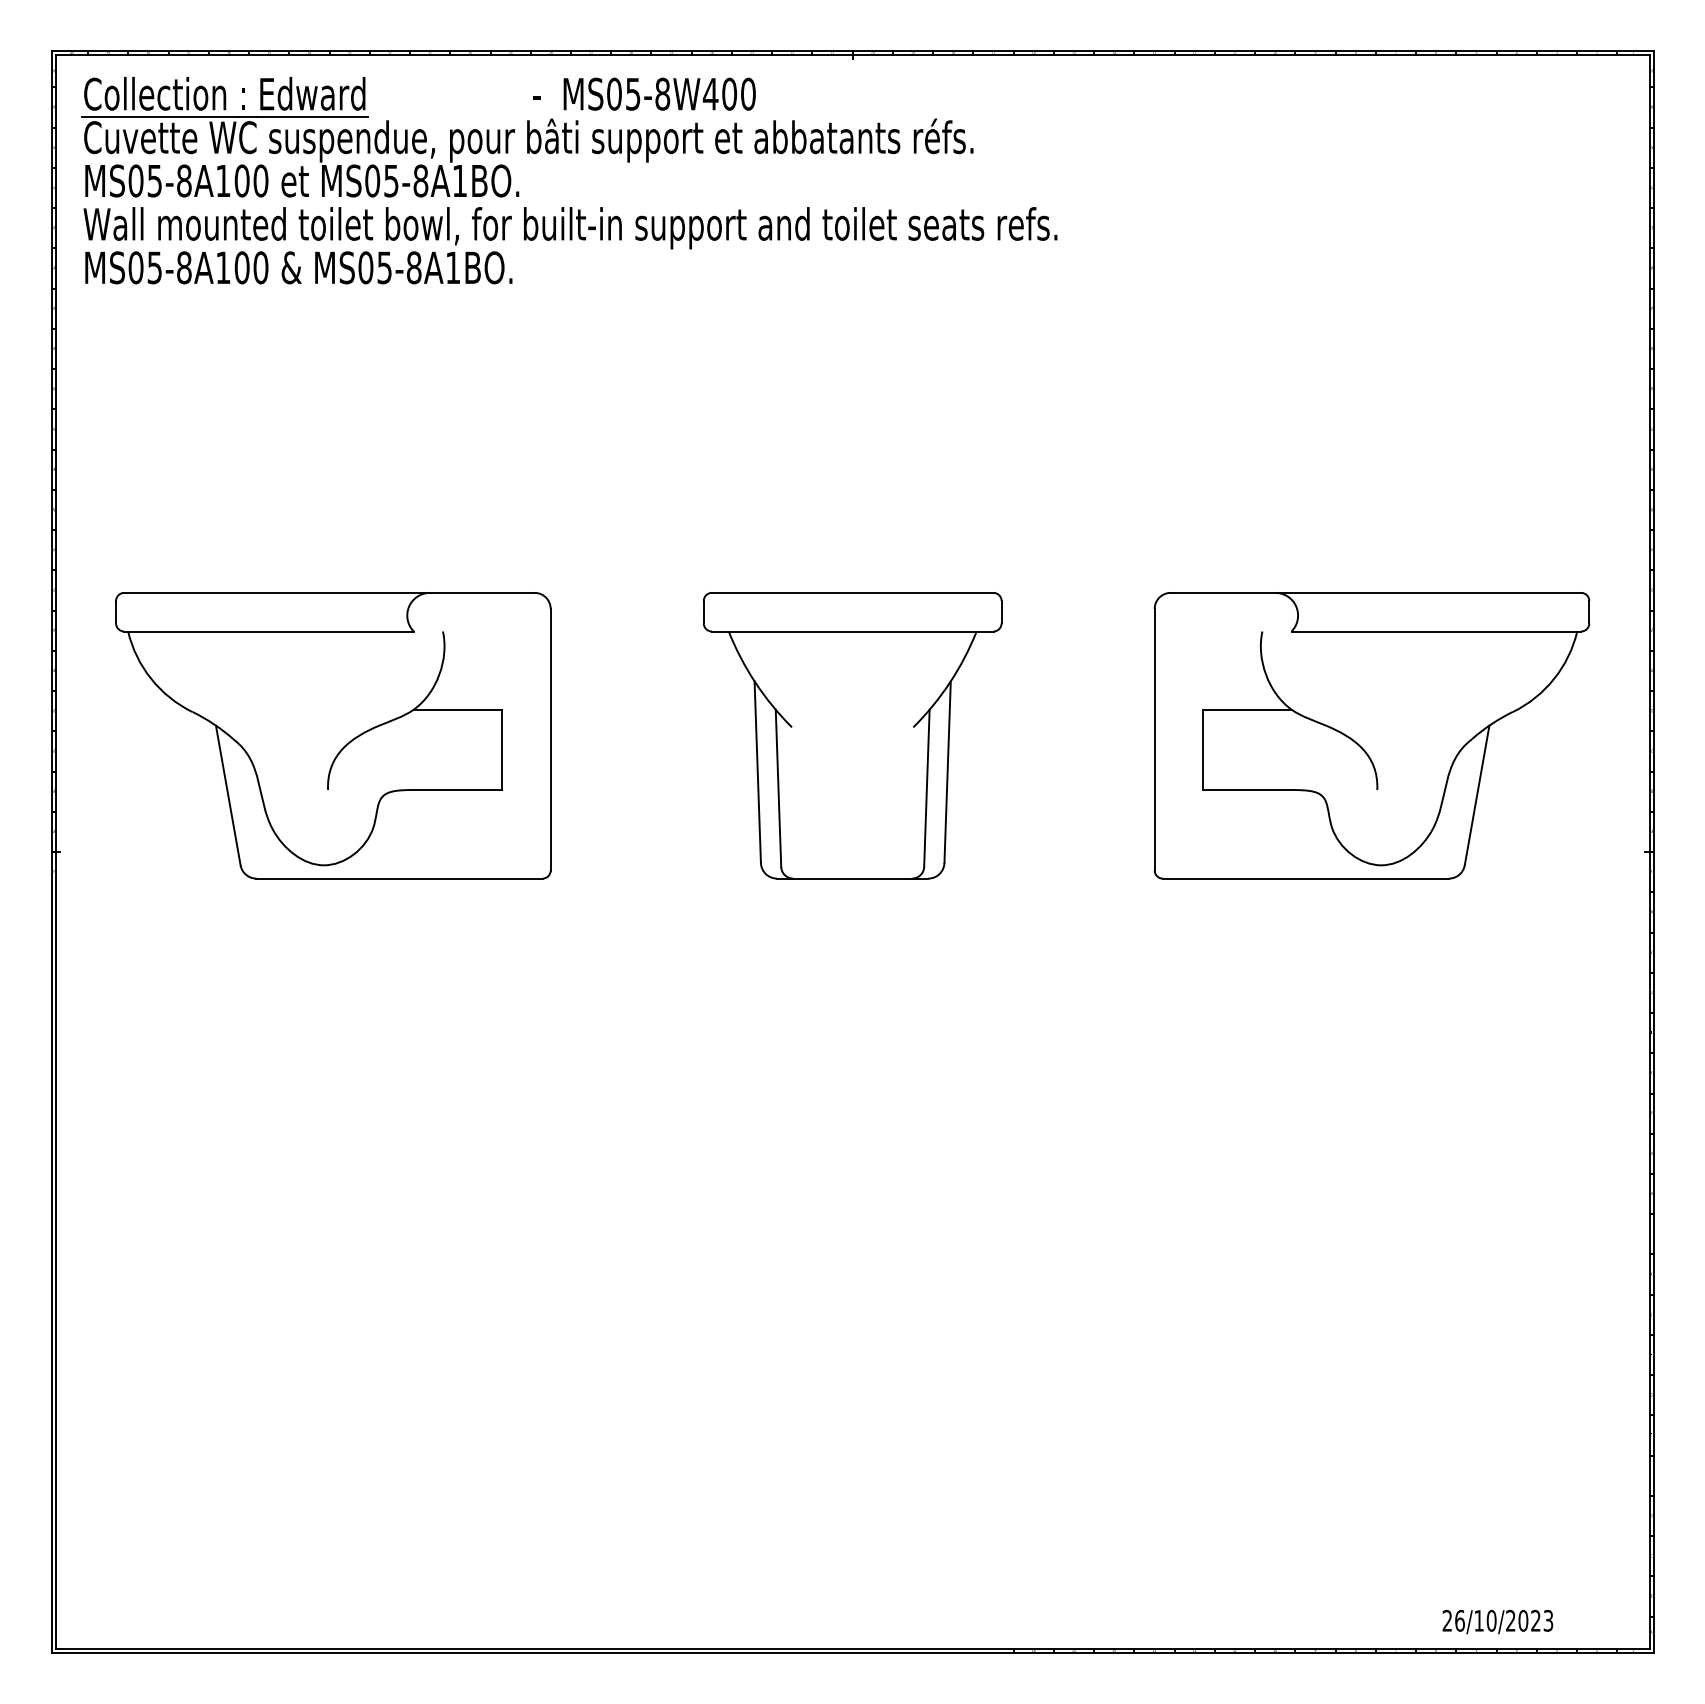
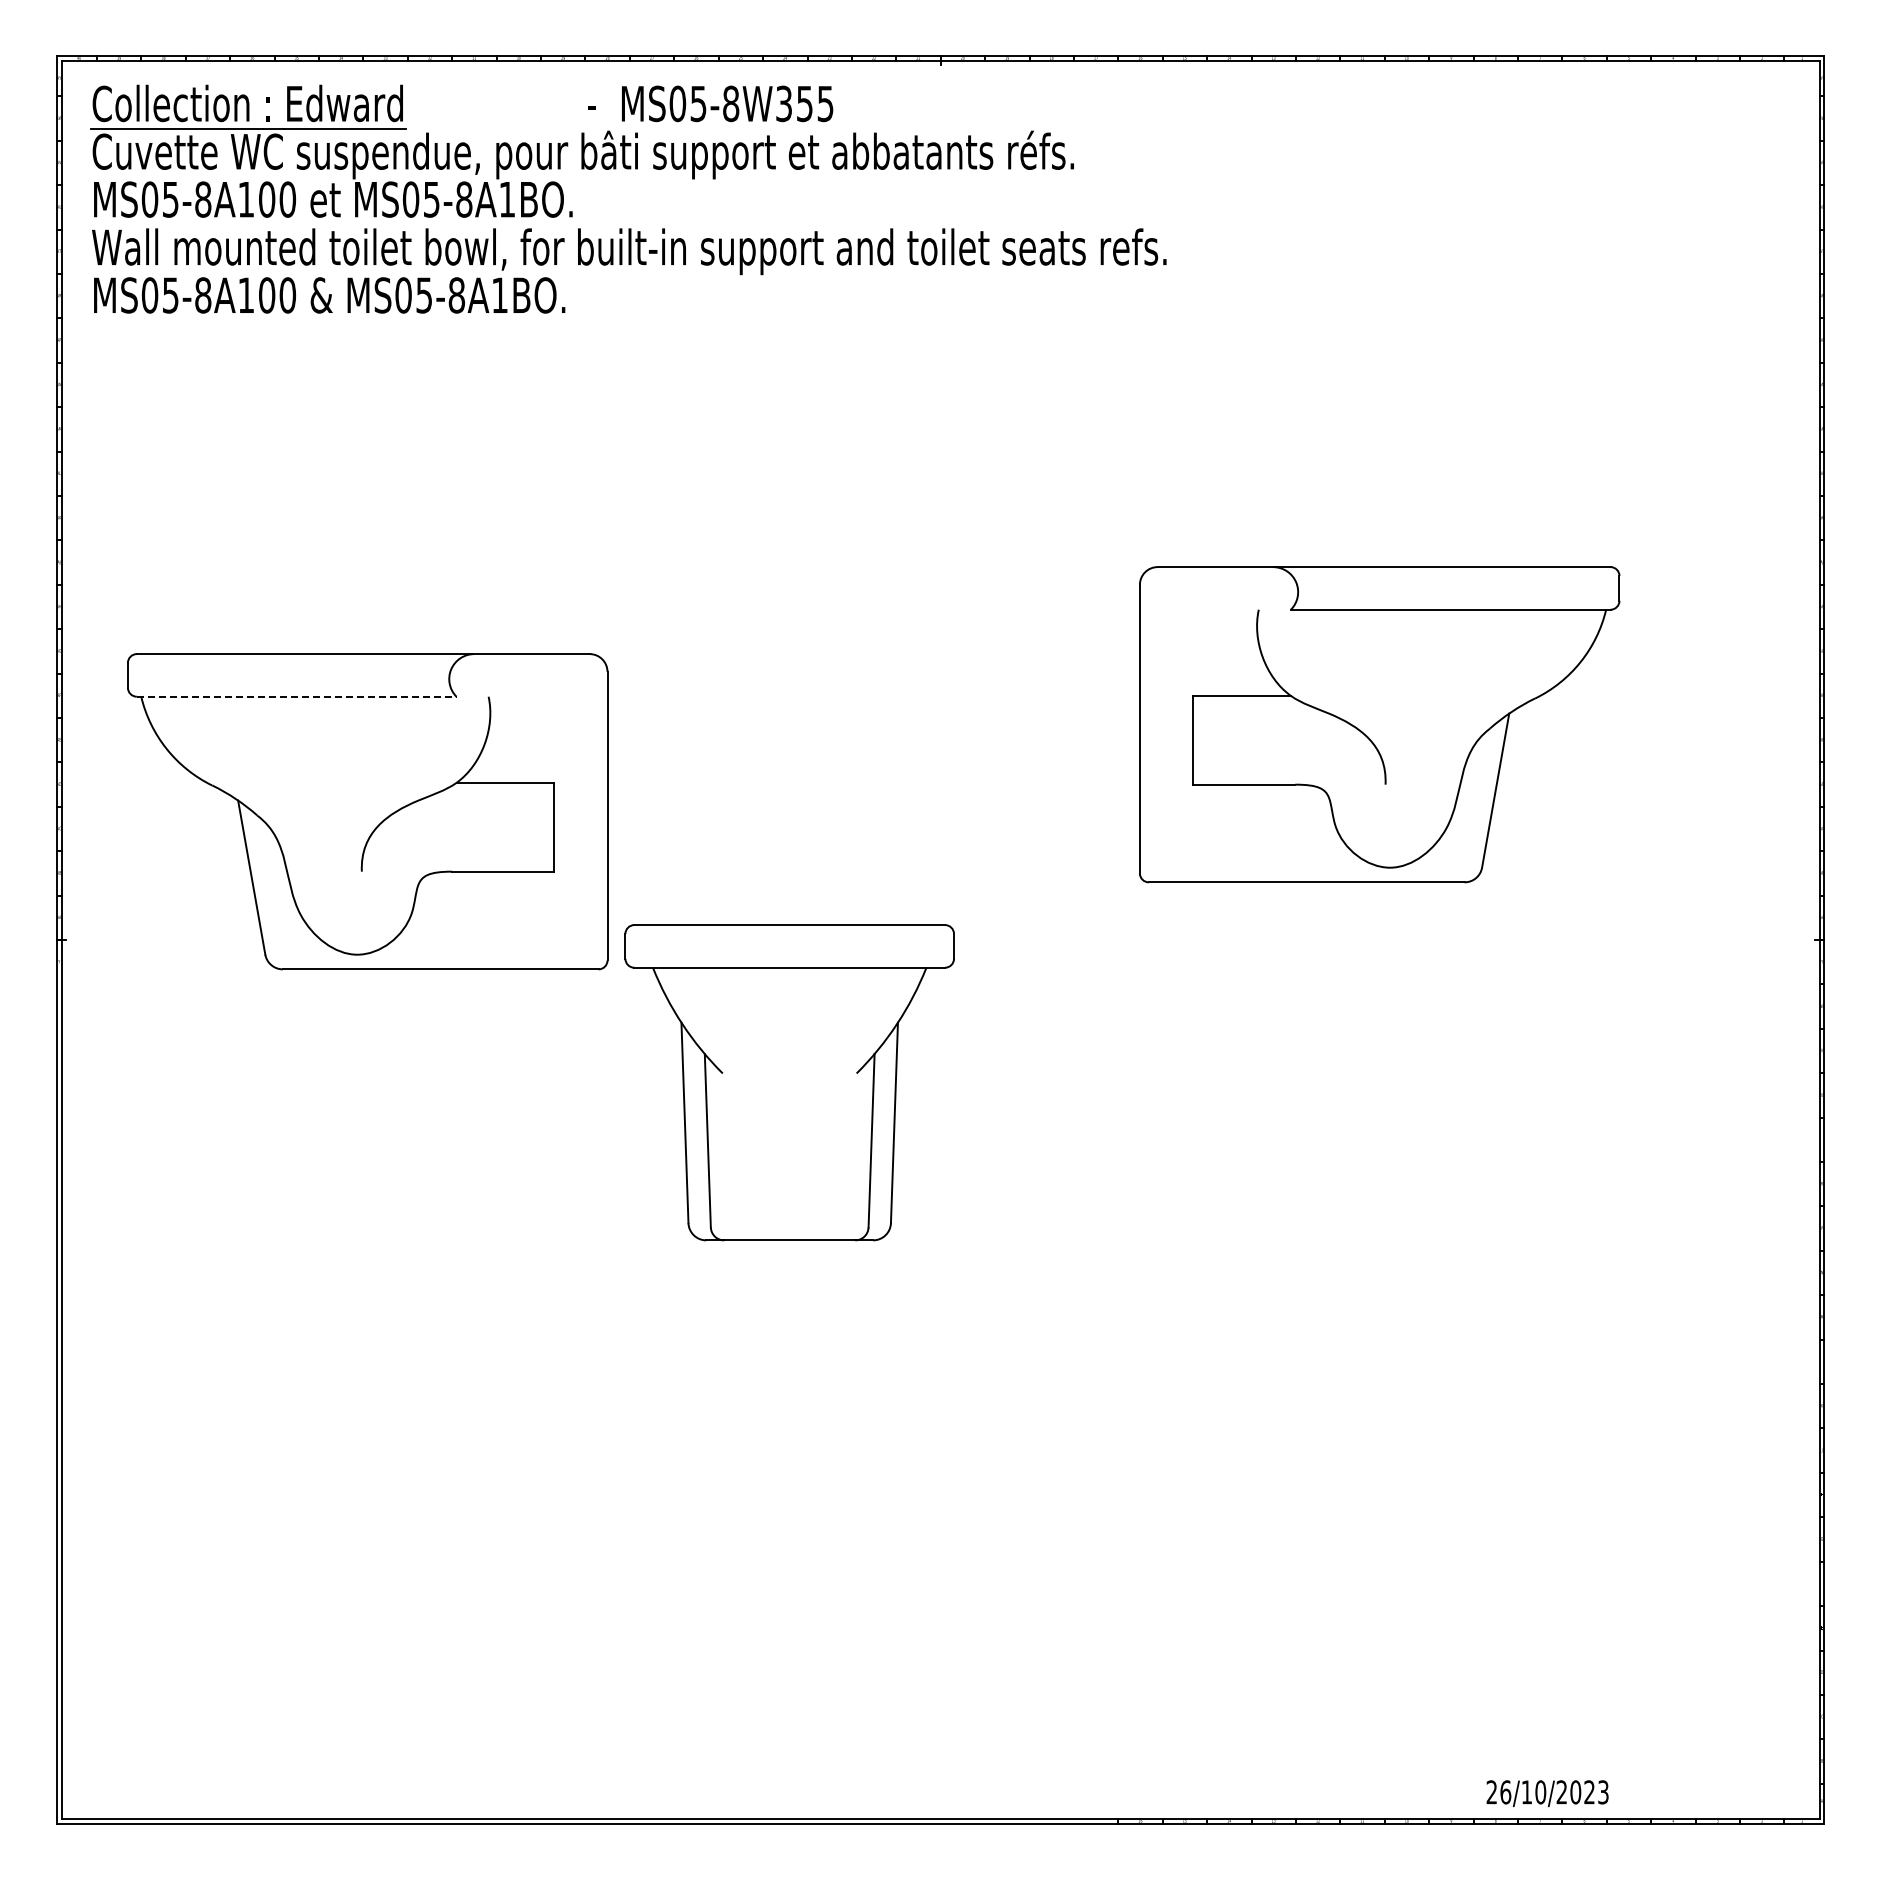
text: (729, 93) -> (804, 103), MS05-8W400 -> MS05-8W355
line: (268, 631) -> (296, 696), solid -> dashed
part: (852, 735) -> (789, 1082), moved
part: (1371, 735) -> (1379, 724), moved
text: (1497, 1621) -> (1547, 1793), moved

